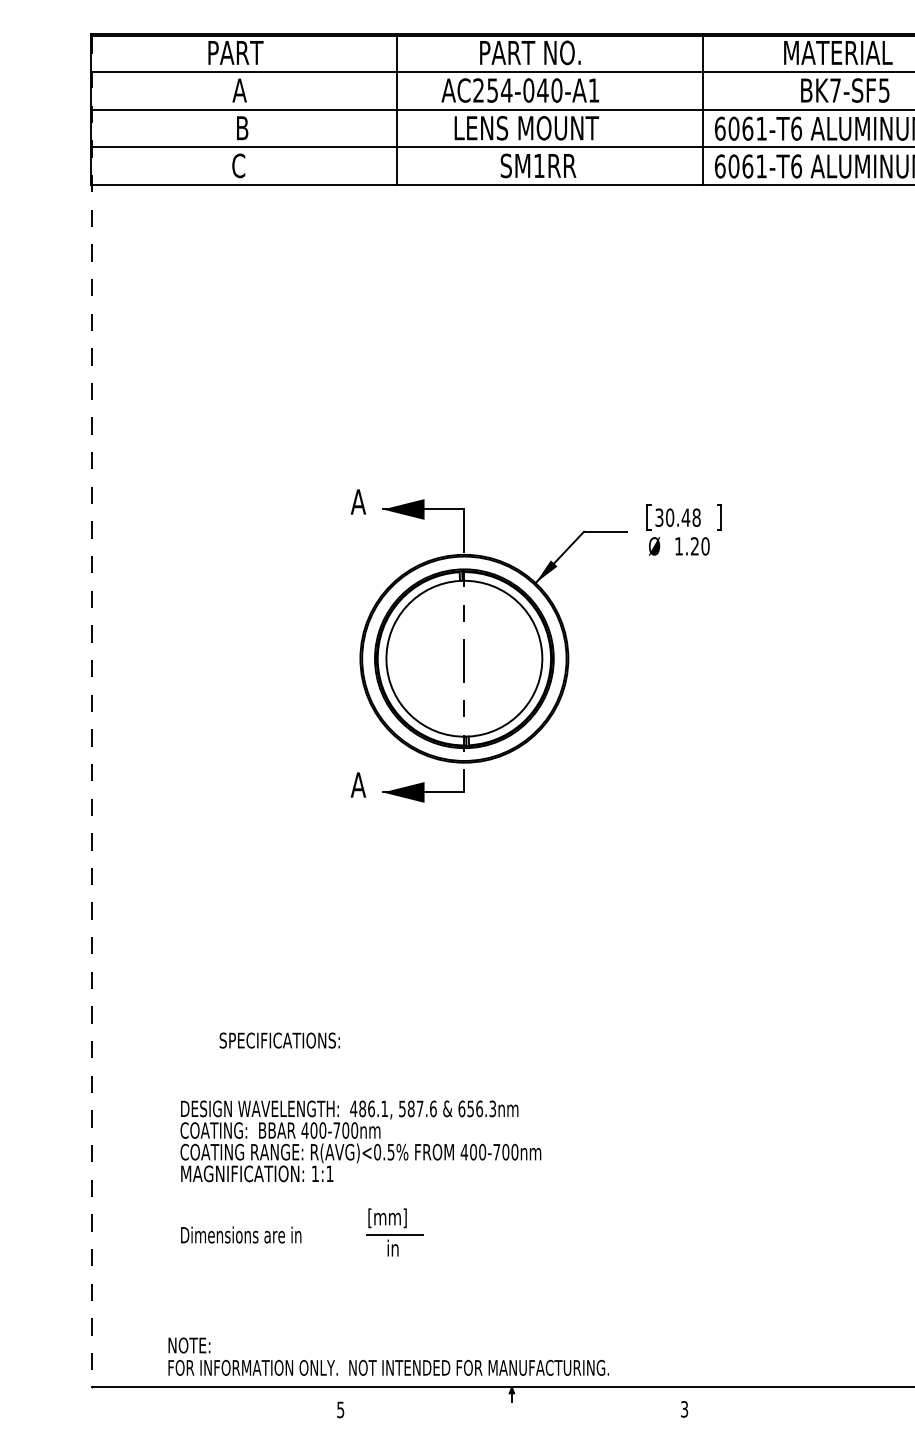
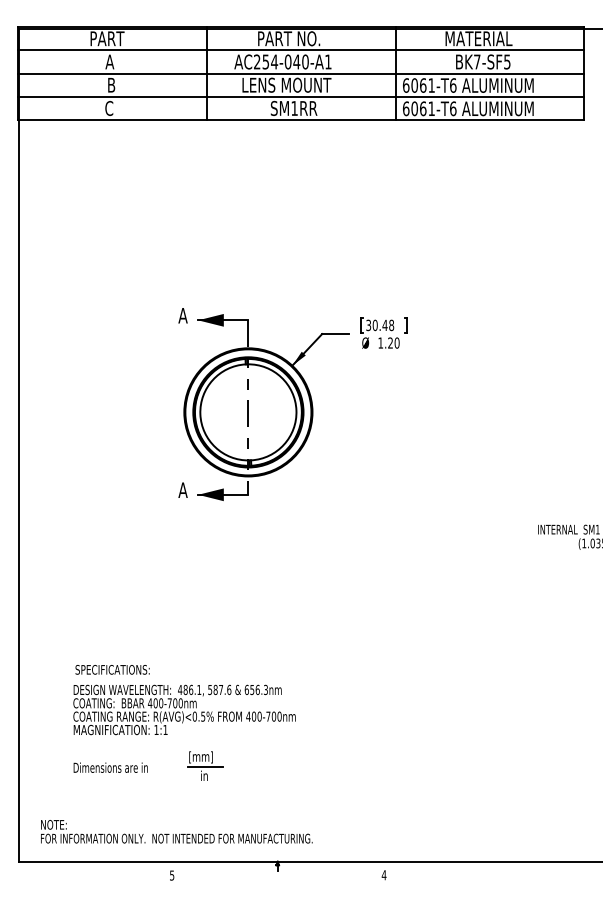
line: (91, 712) -> (18, 445), dashed -> solid
text: (279, 1040) -> (112, 669), moved
text: (388, 1356) -> (176, 831), moved
text: (683, 1409) -> (383, 875), 3 -> 4

